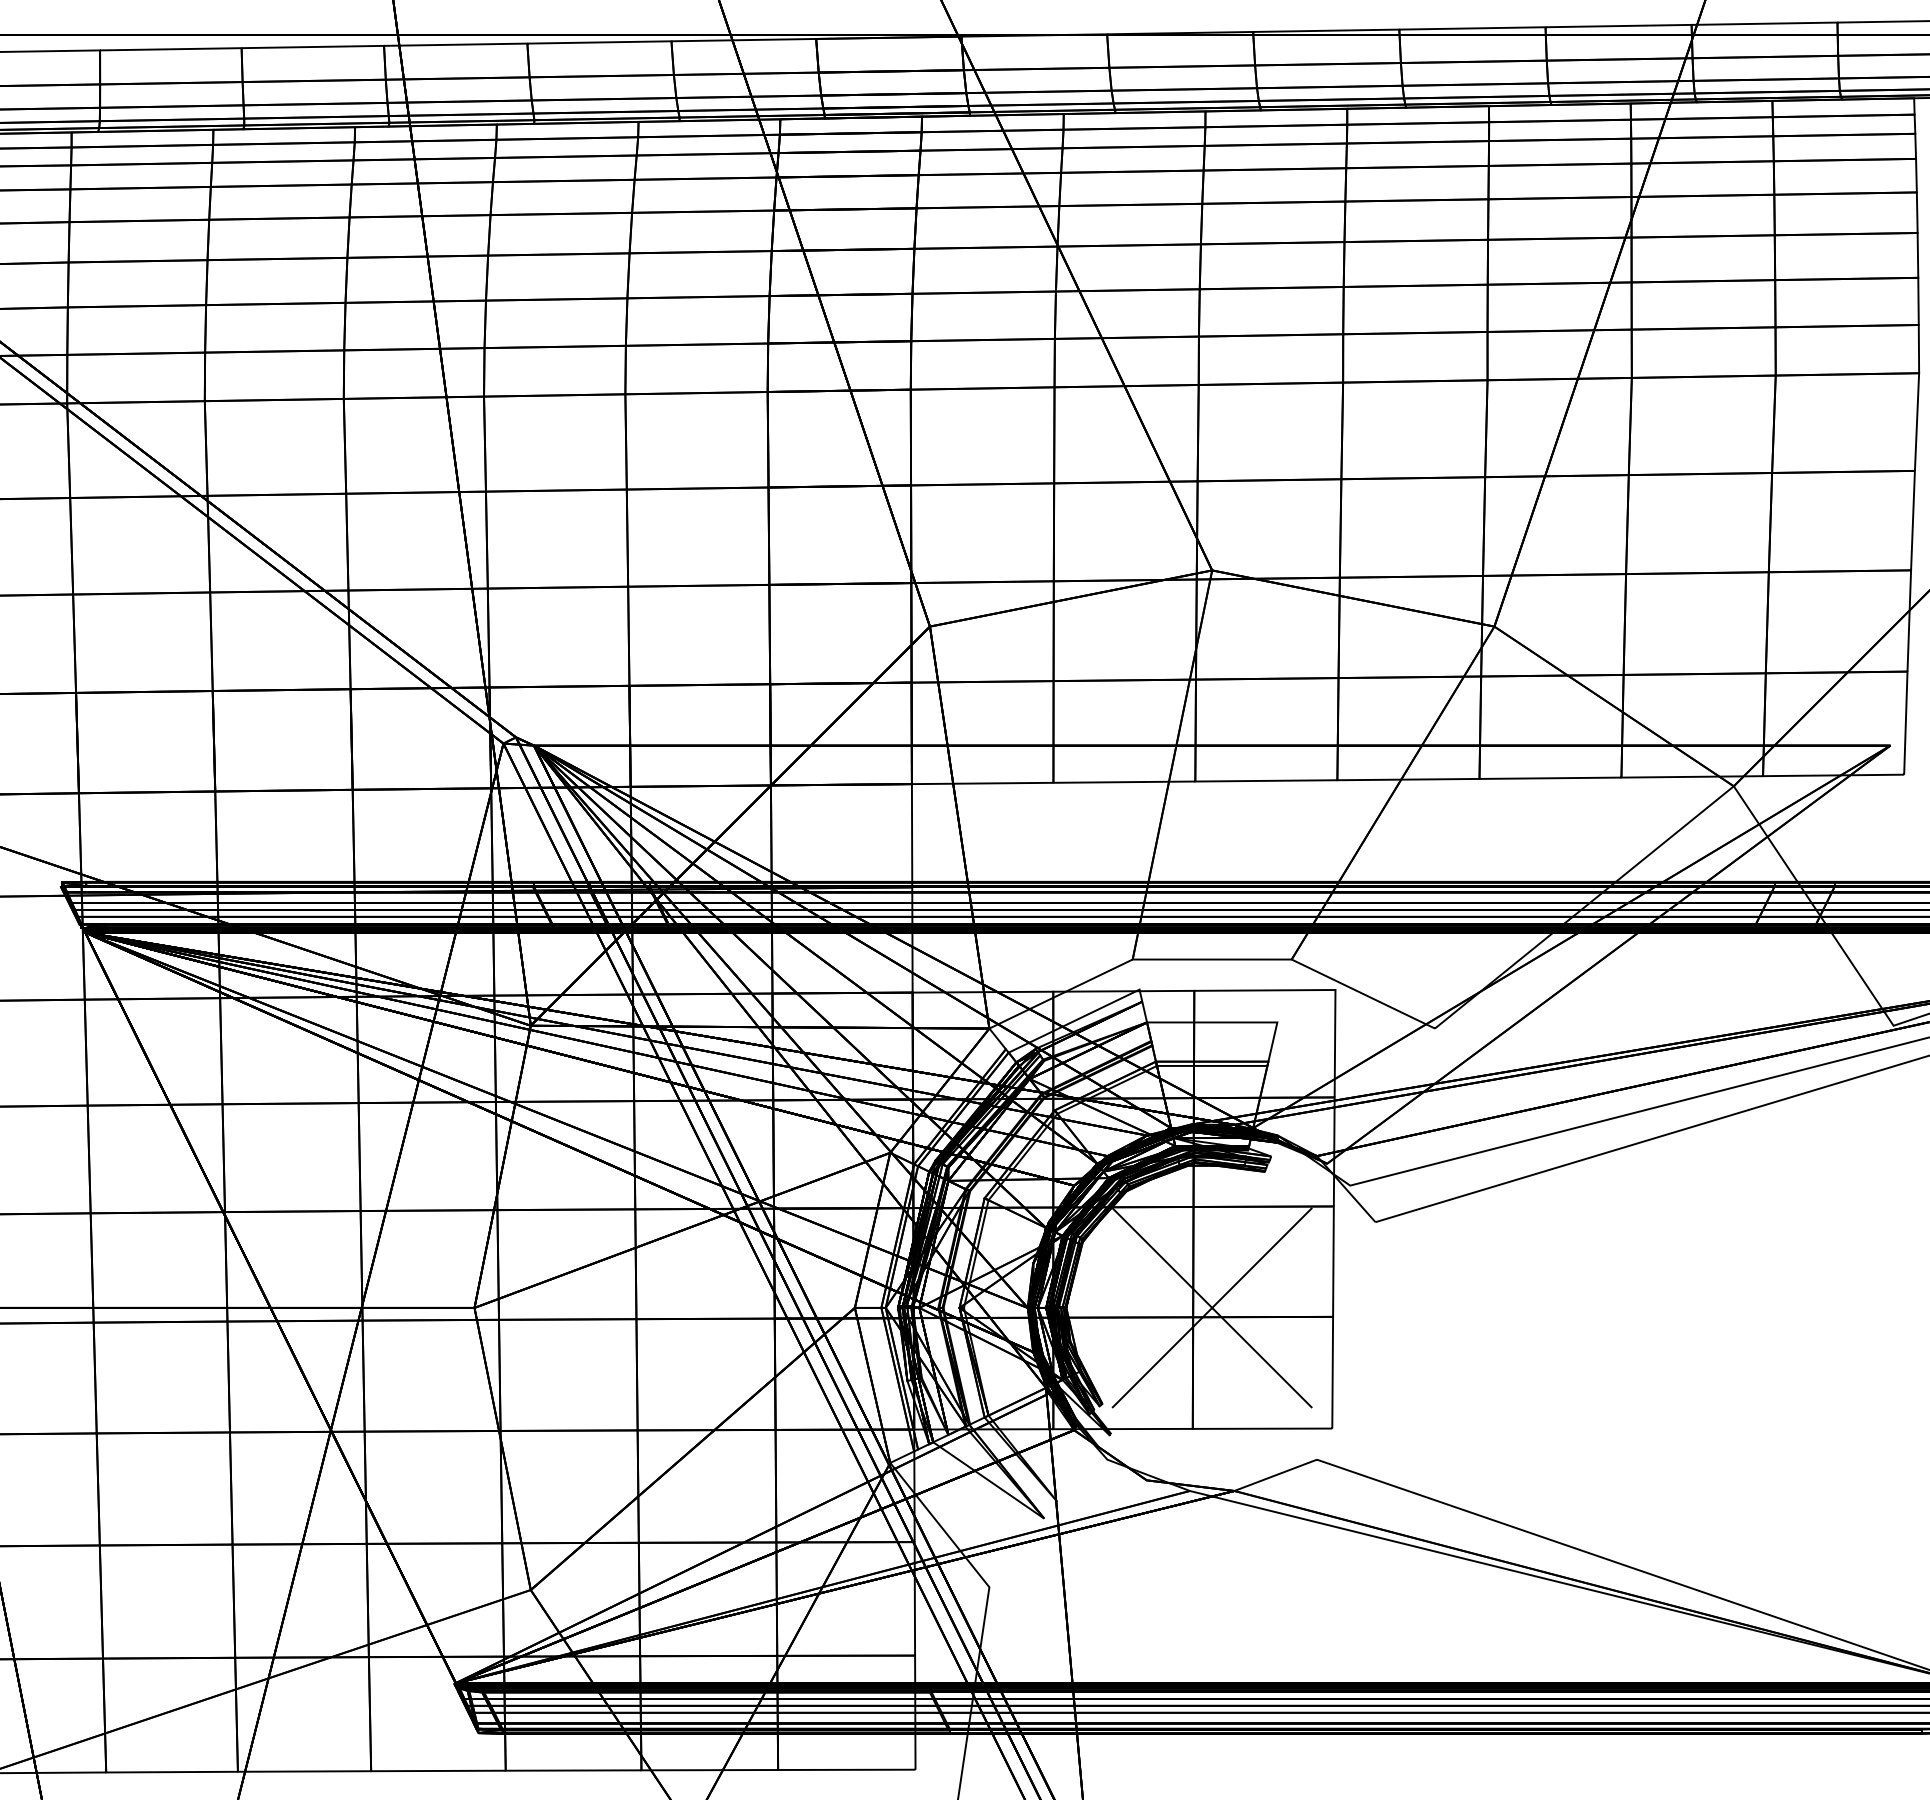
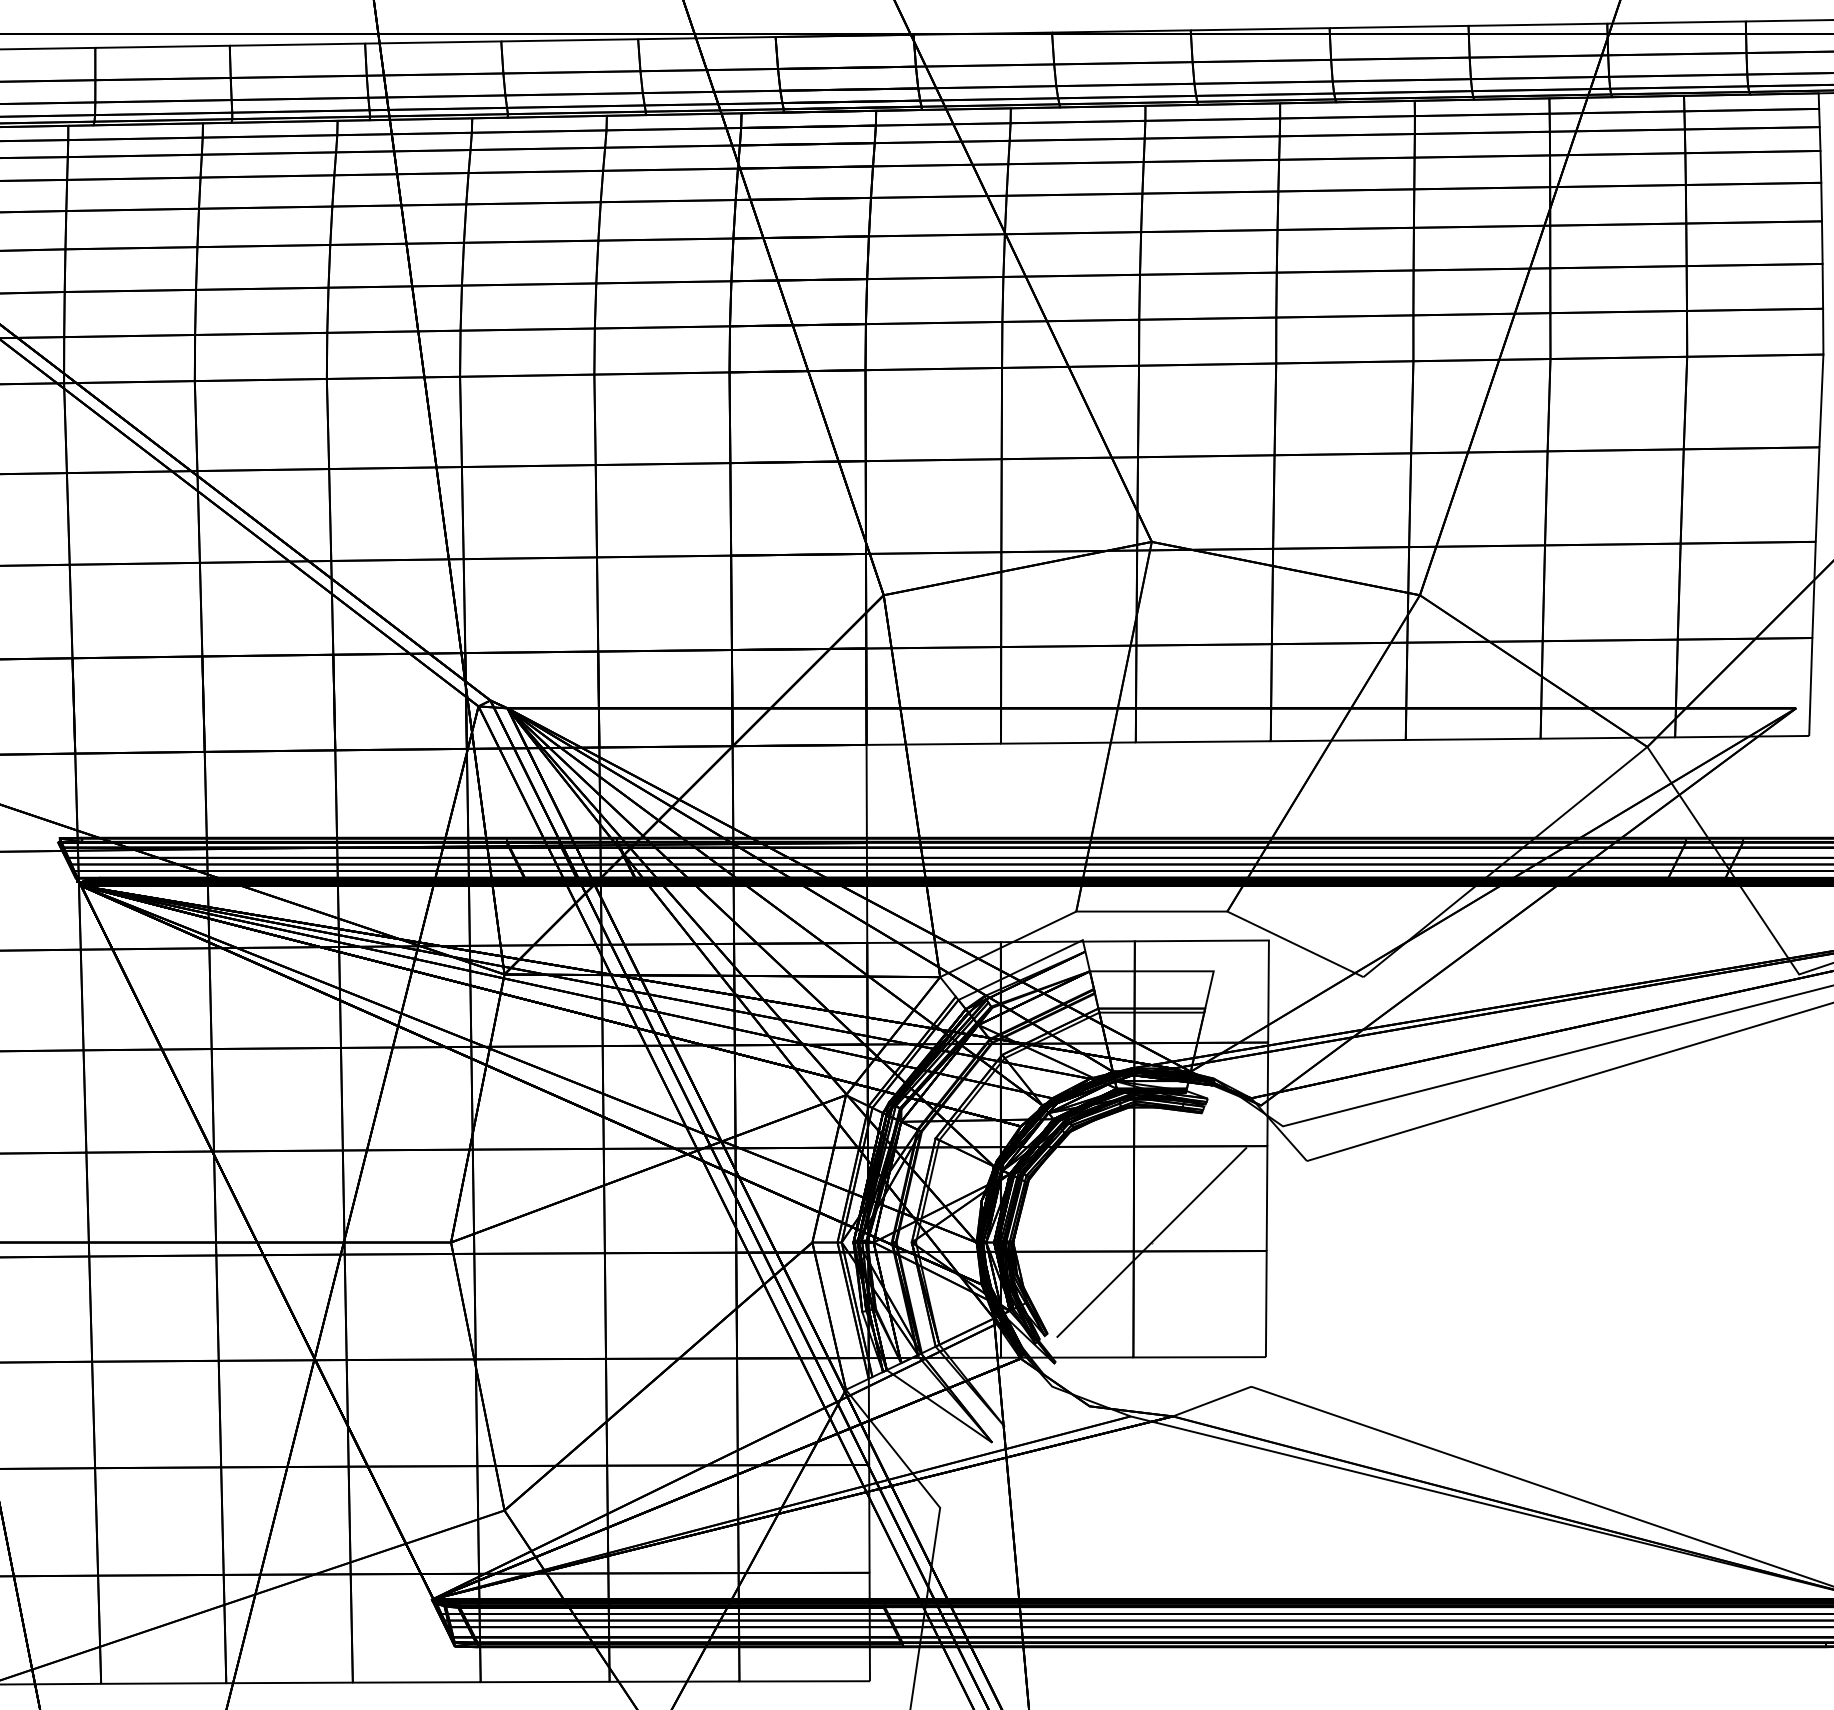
line: (1211, 1307) -> (1151, 1242), removed

